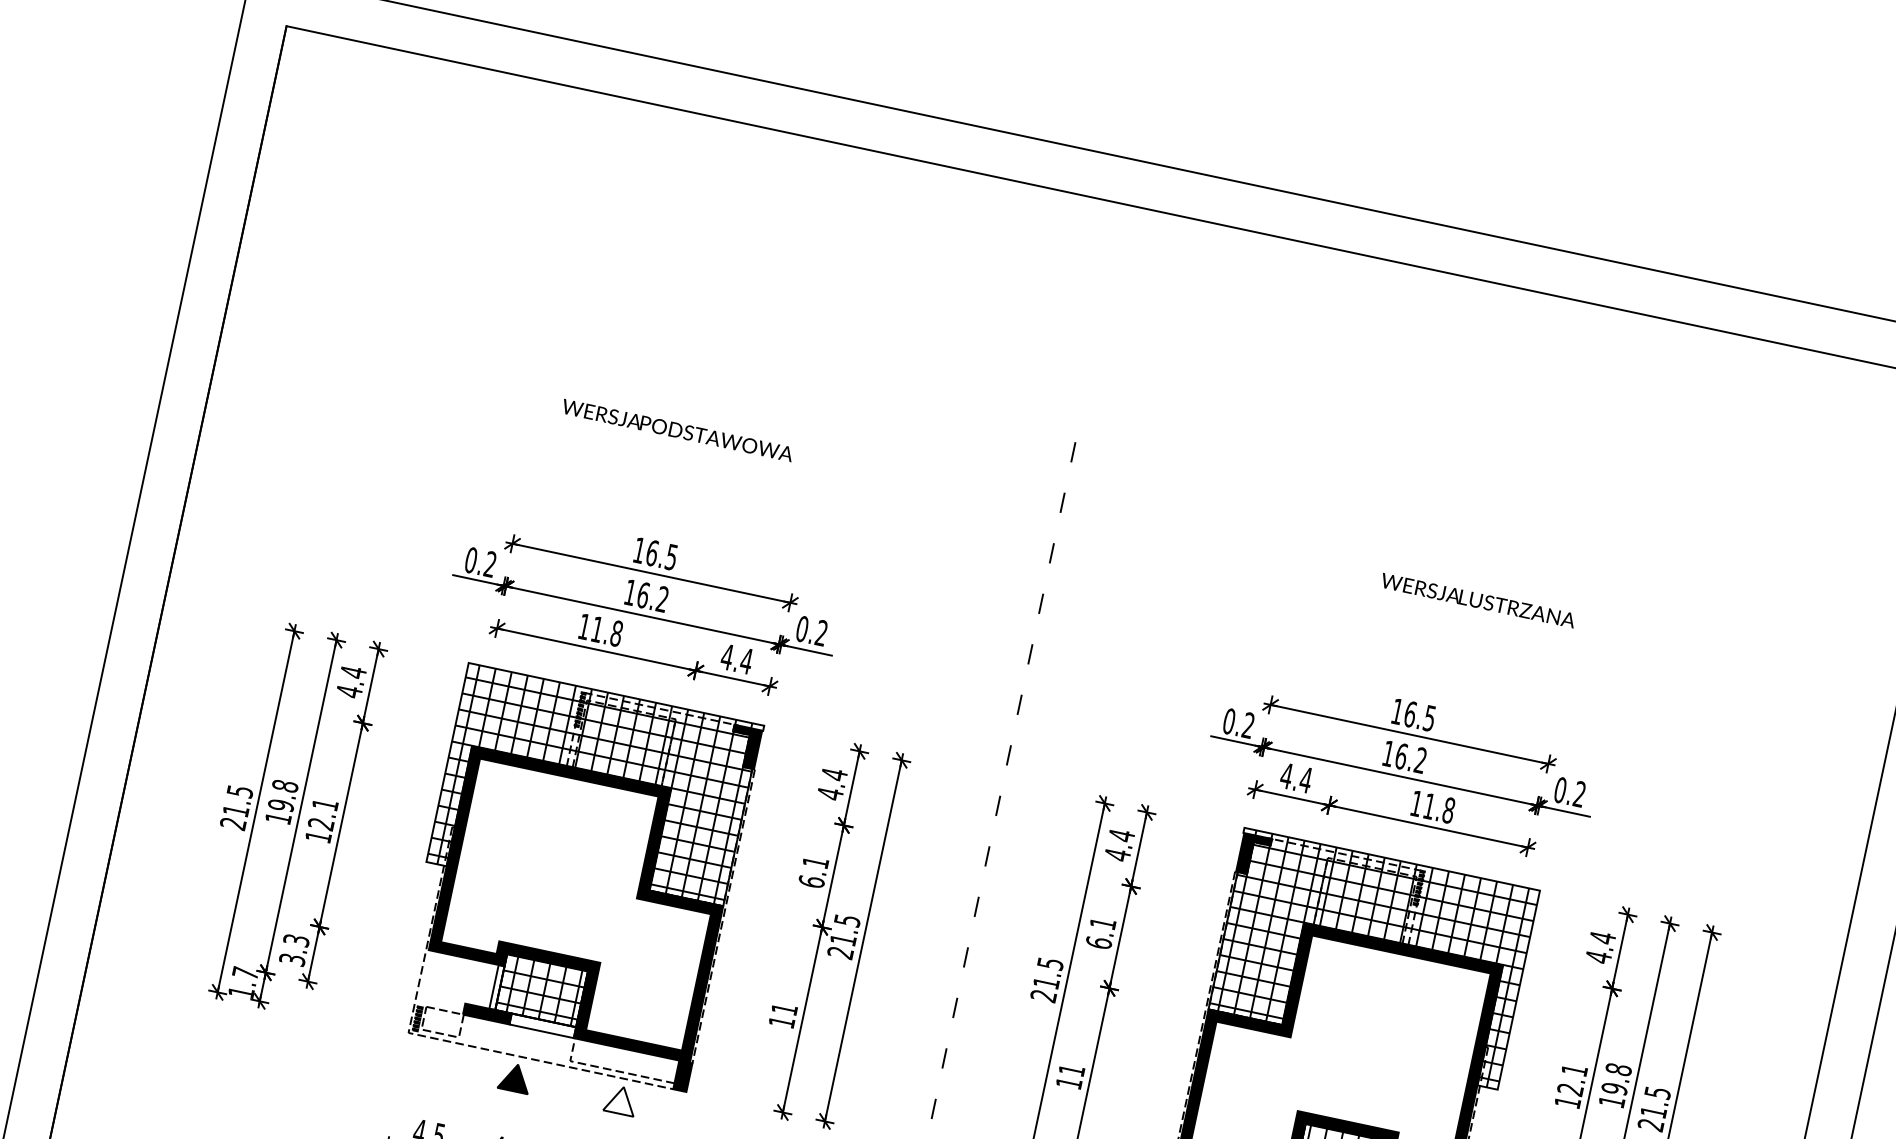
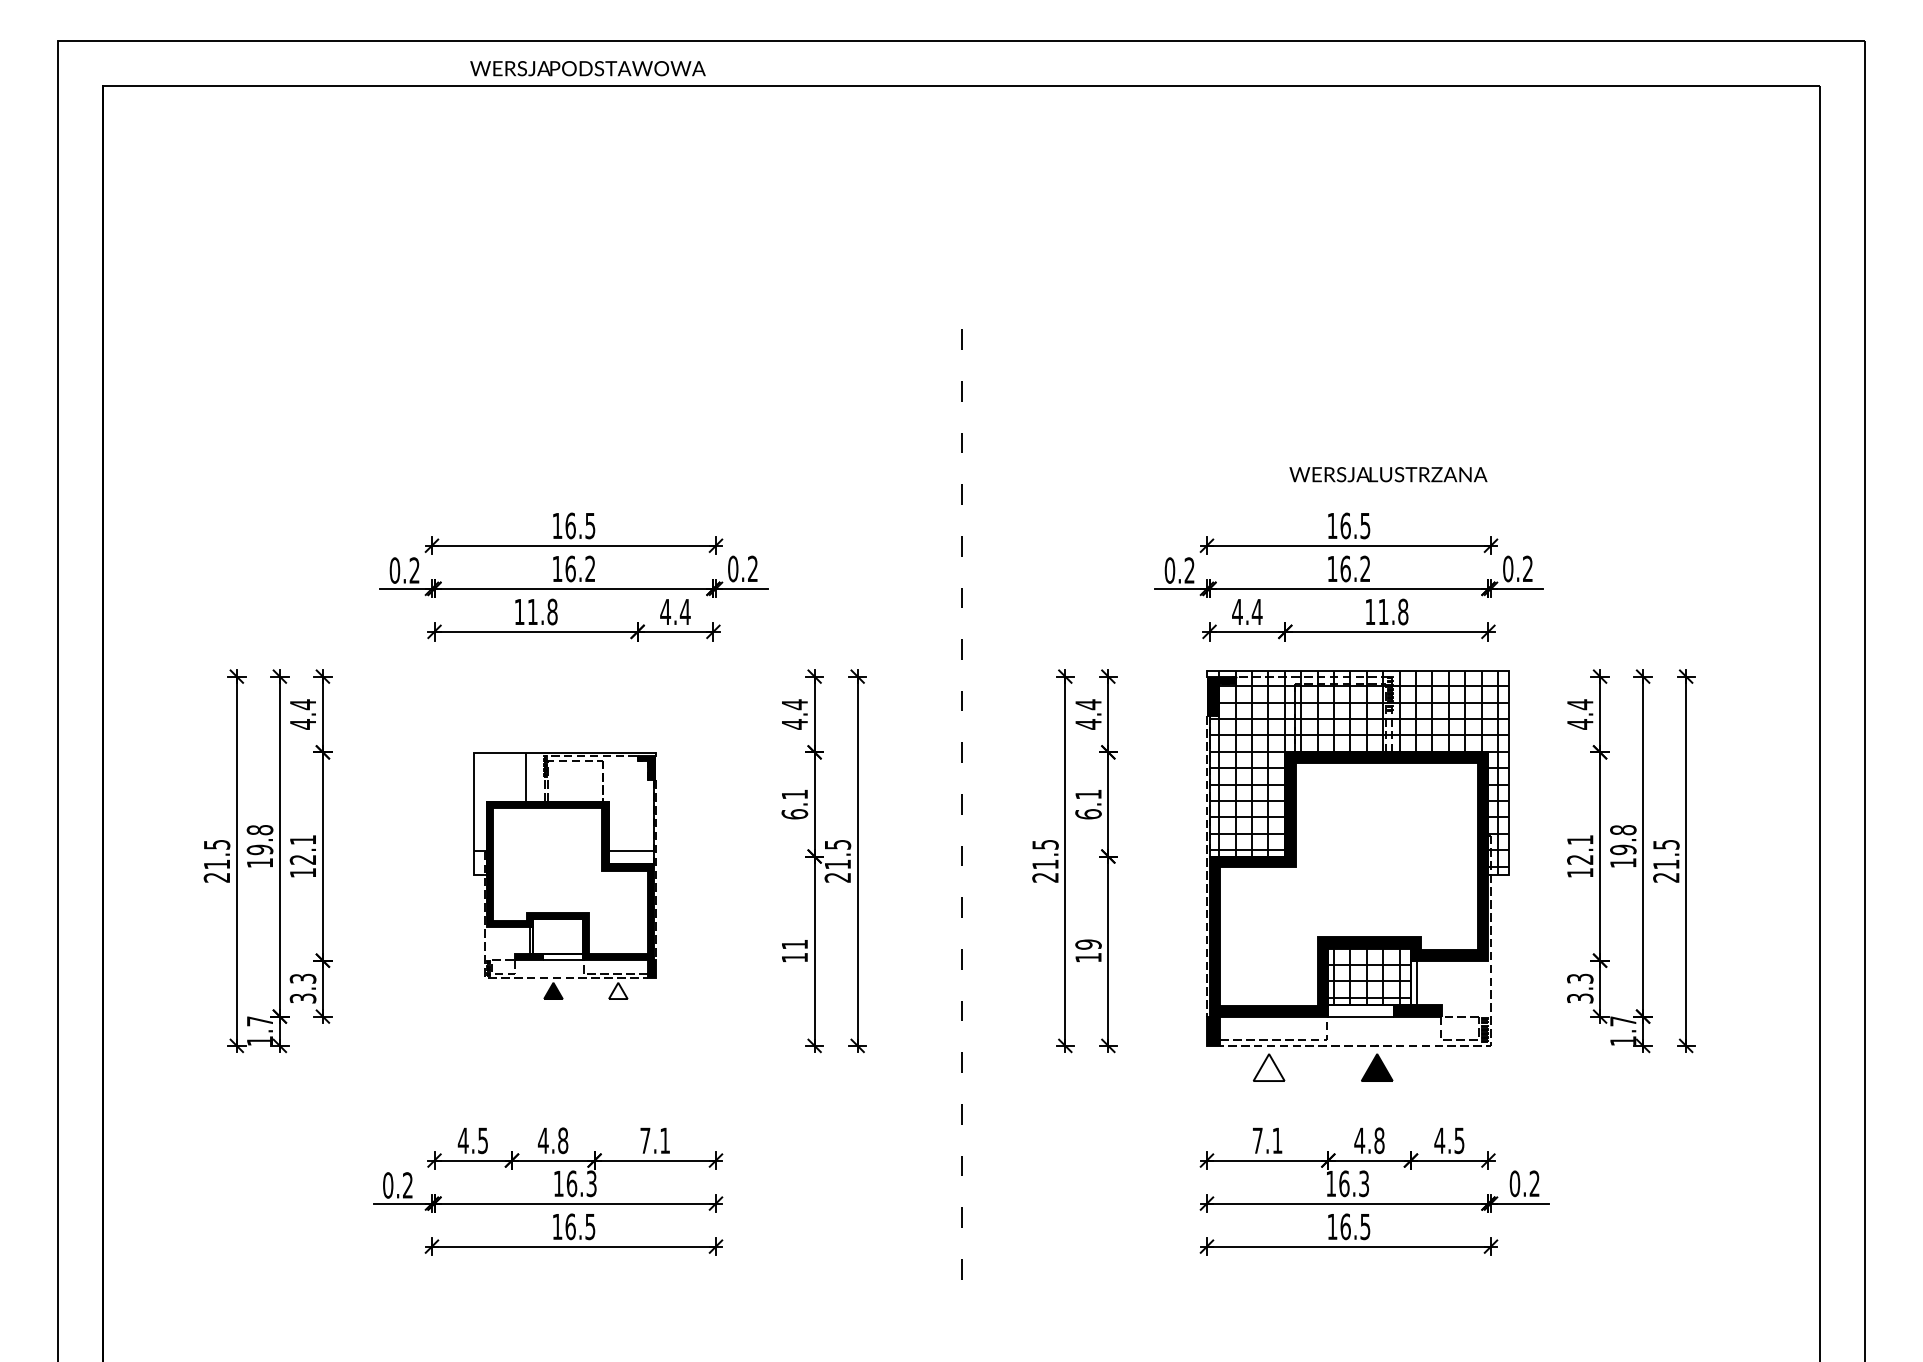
text: (677, 430) -> (587, 68), moved
text: (1478, 600) -> (1388, 474), moved
part: (573, 893) -> (564, 875), size x0.6
text: (1071, 1070) -> (1088, 944), 11 -> 19

